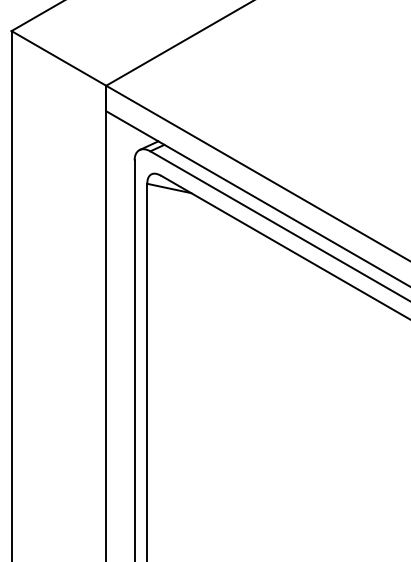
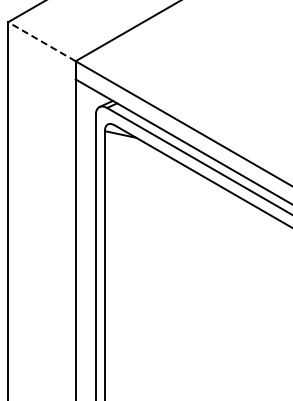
line: (58, 58) -> (41, 41), solid -> dashed

